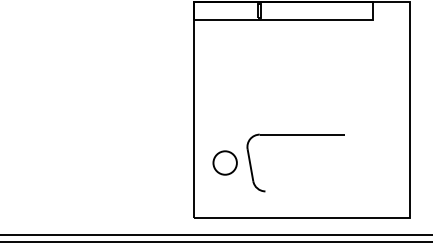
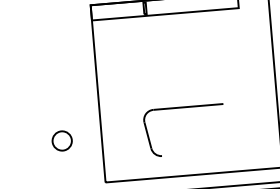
part: (224, 162) -> (61, 140), moved

